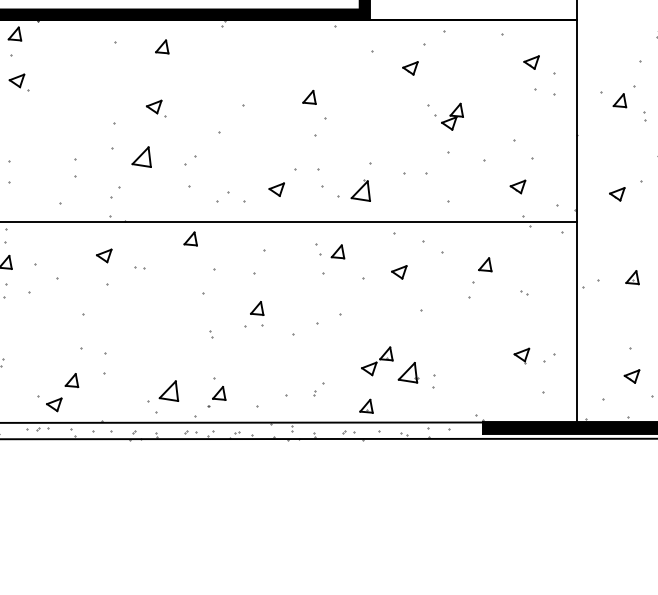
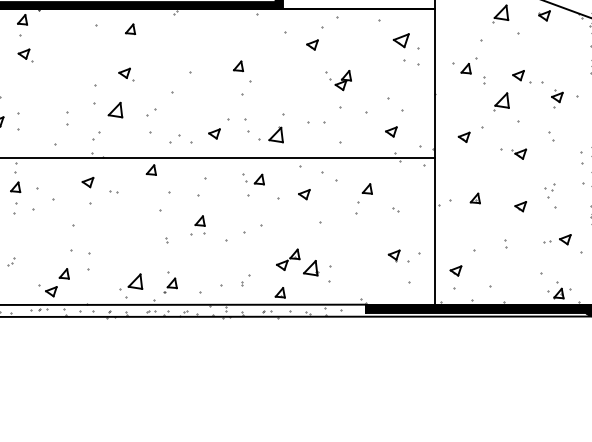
part: (531, 62) -> (401, 40), size x1.4
part: (549, 358) -> (414, 257), size x1.6
part: (631, 375) -> (455, 270), moved
part: (433, 381) -> (329, 274), size x1.6

